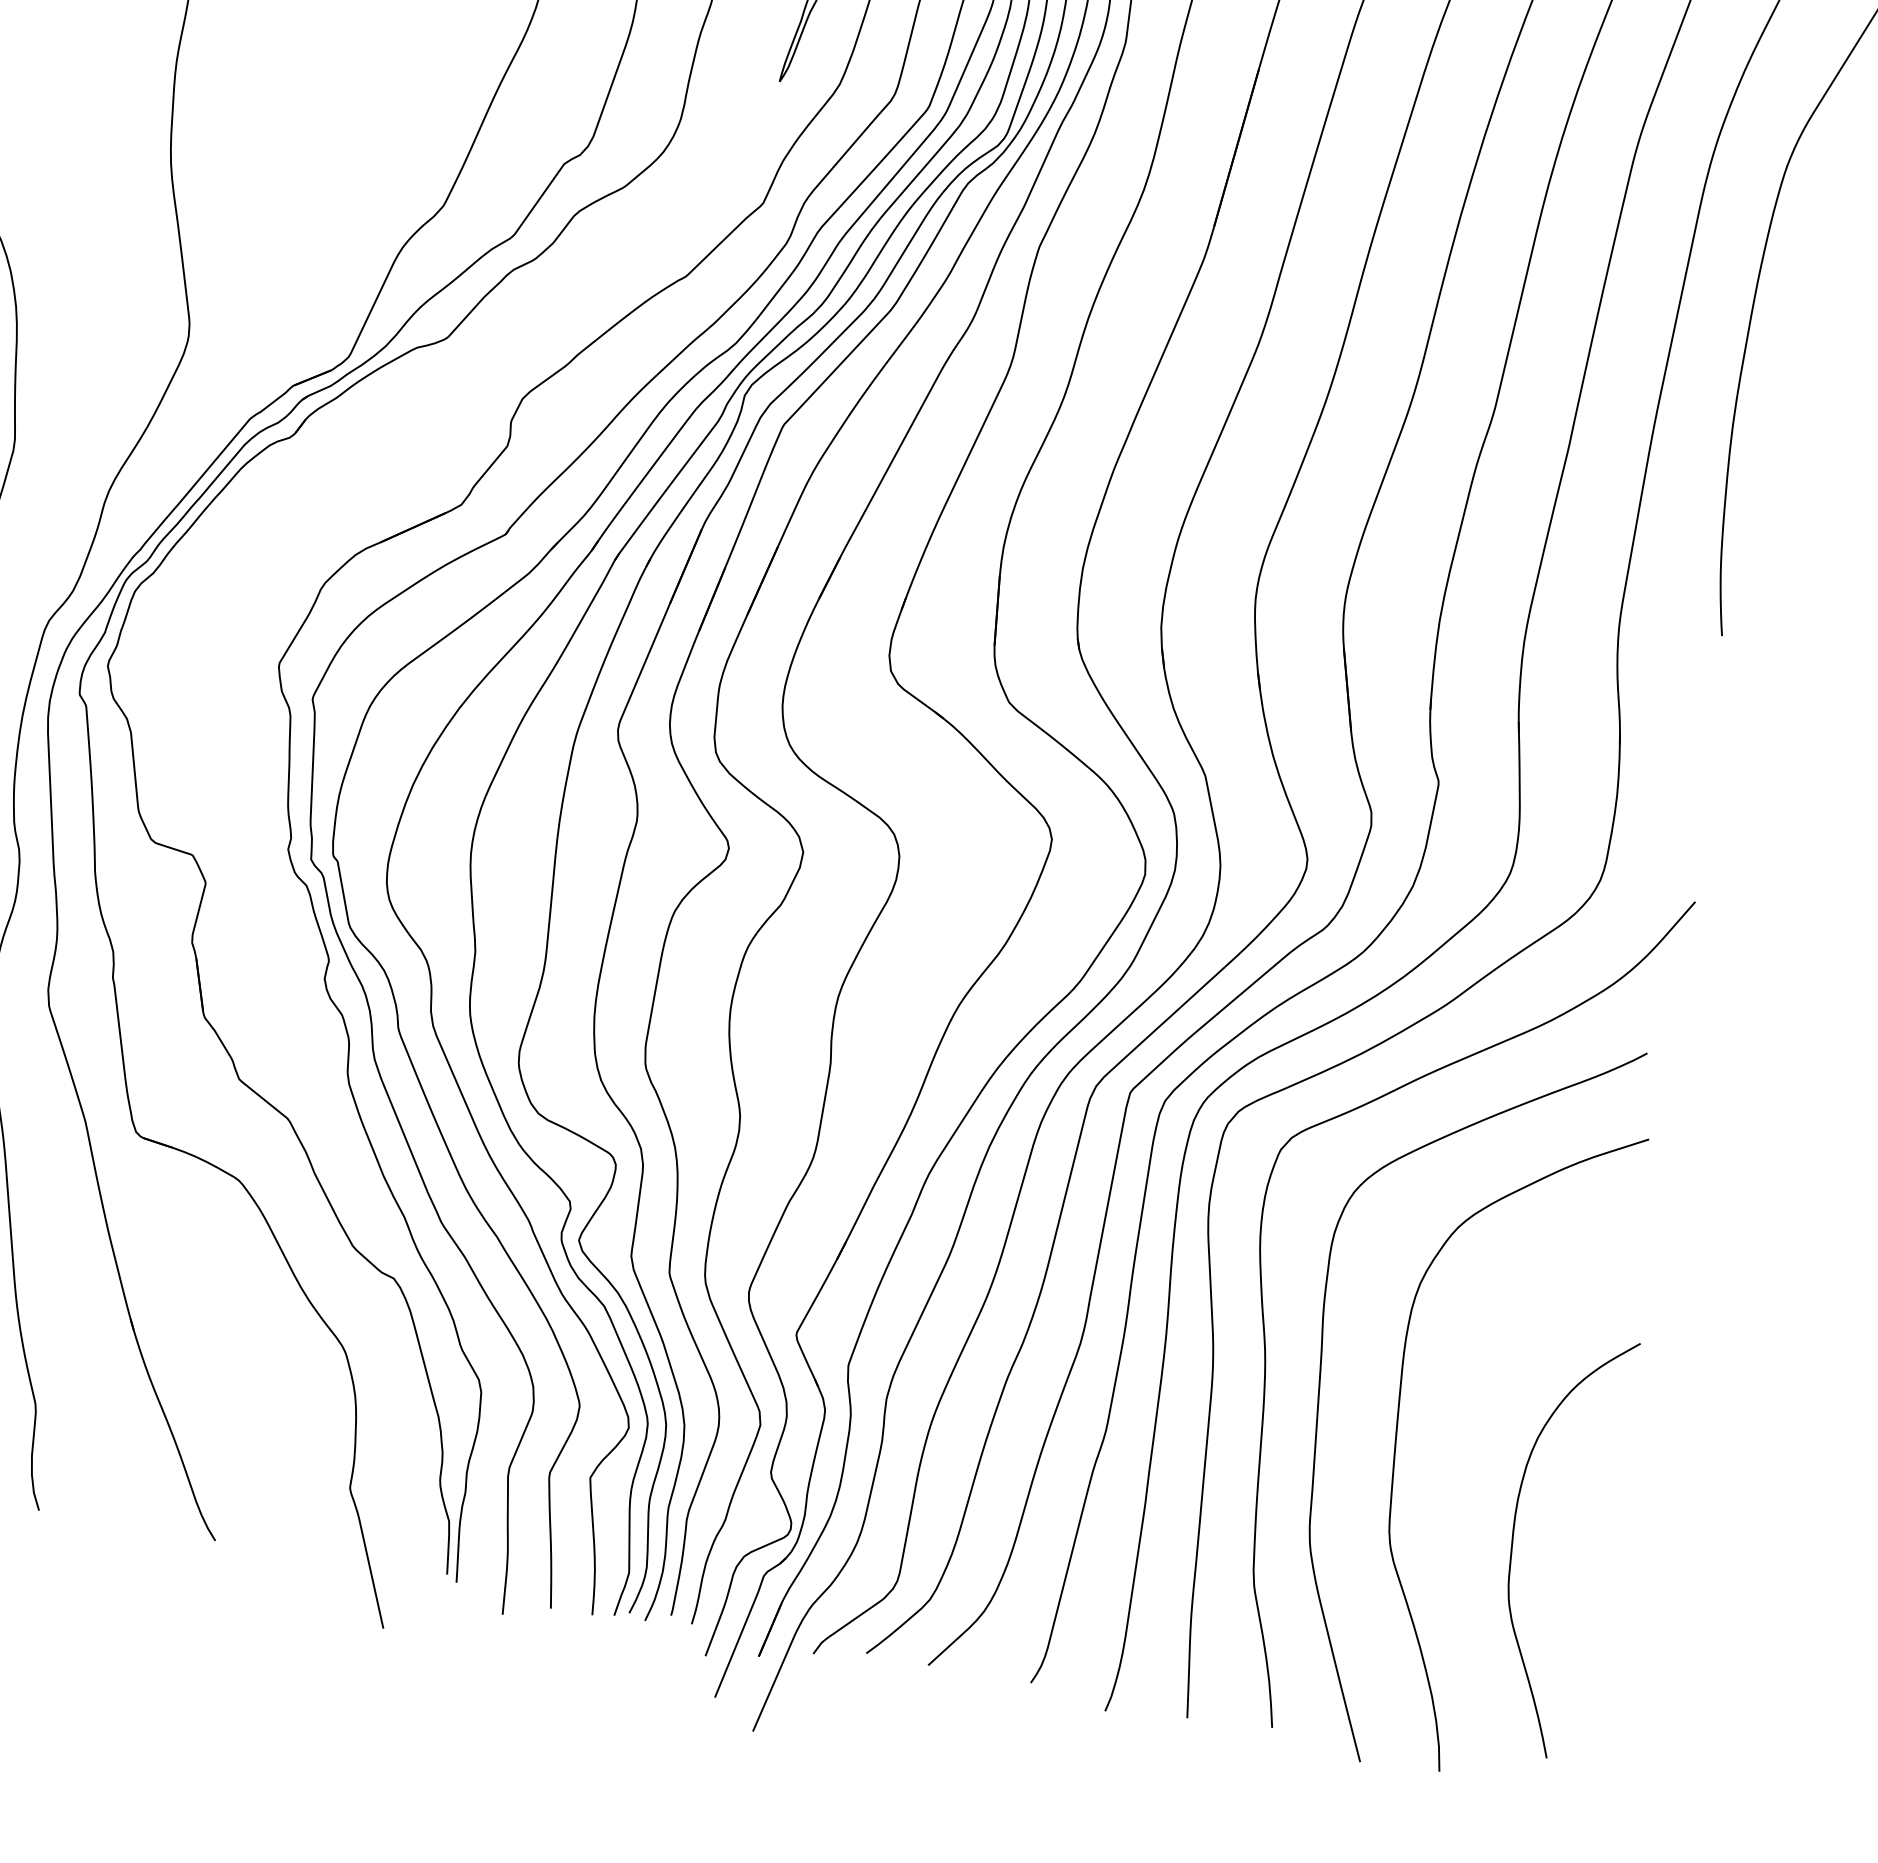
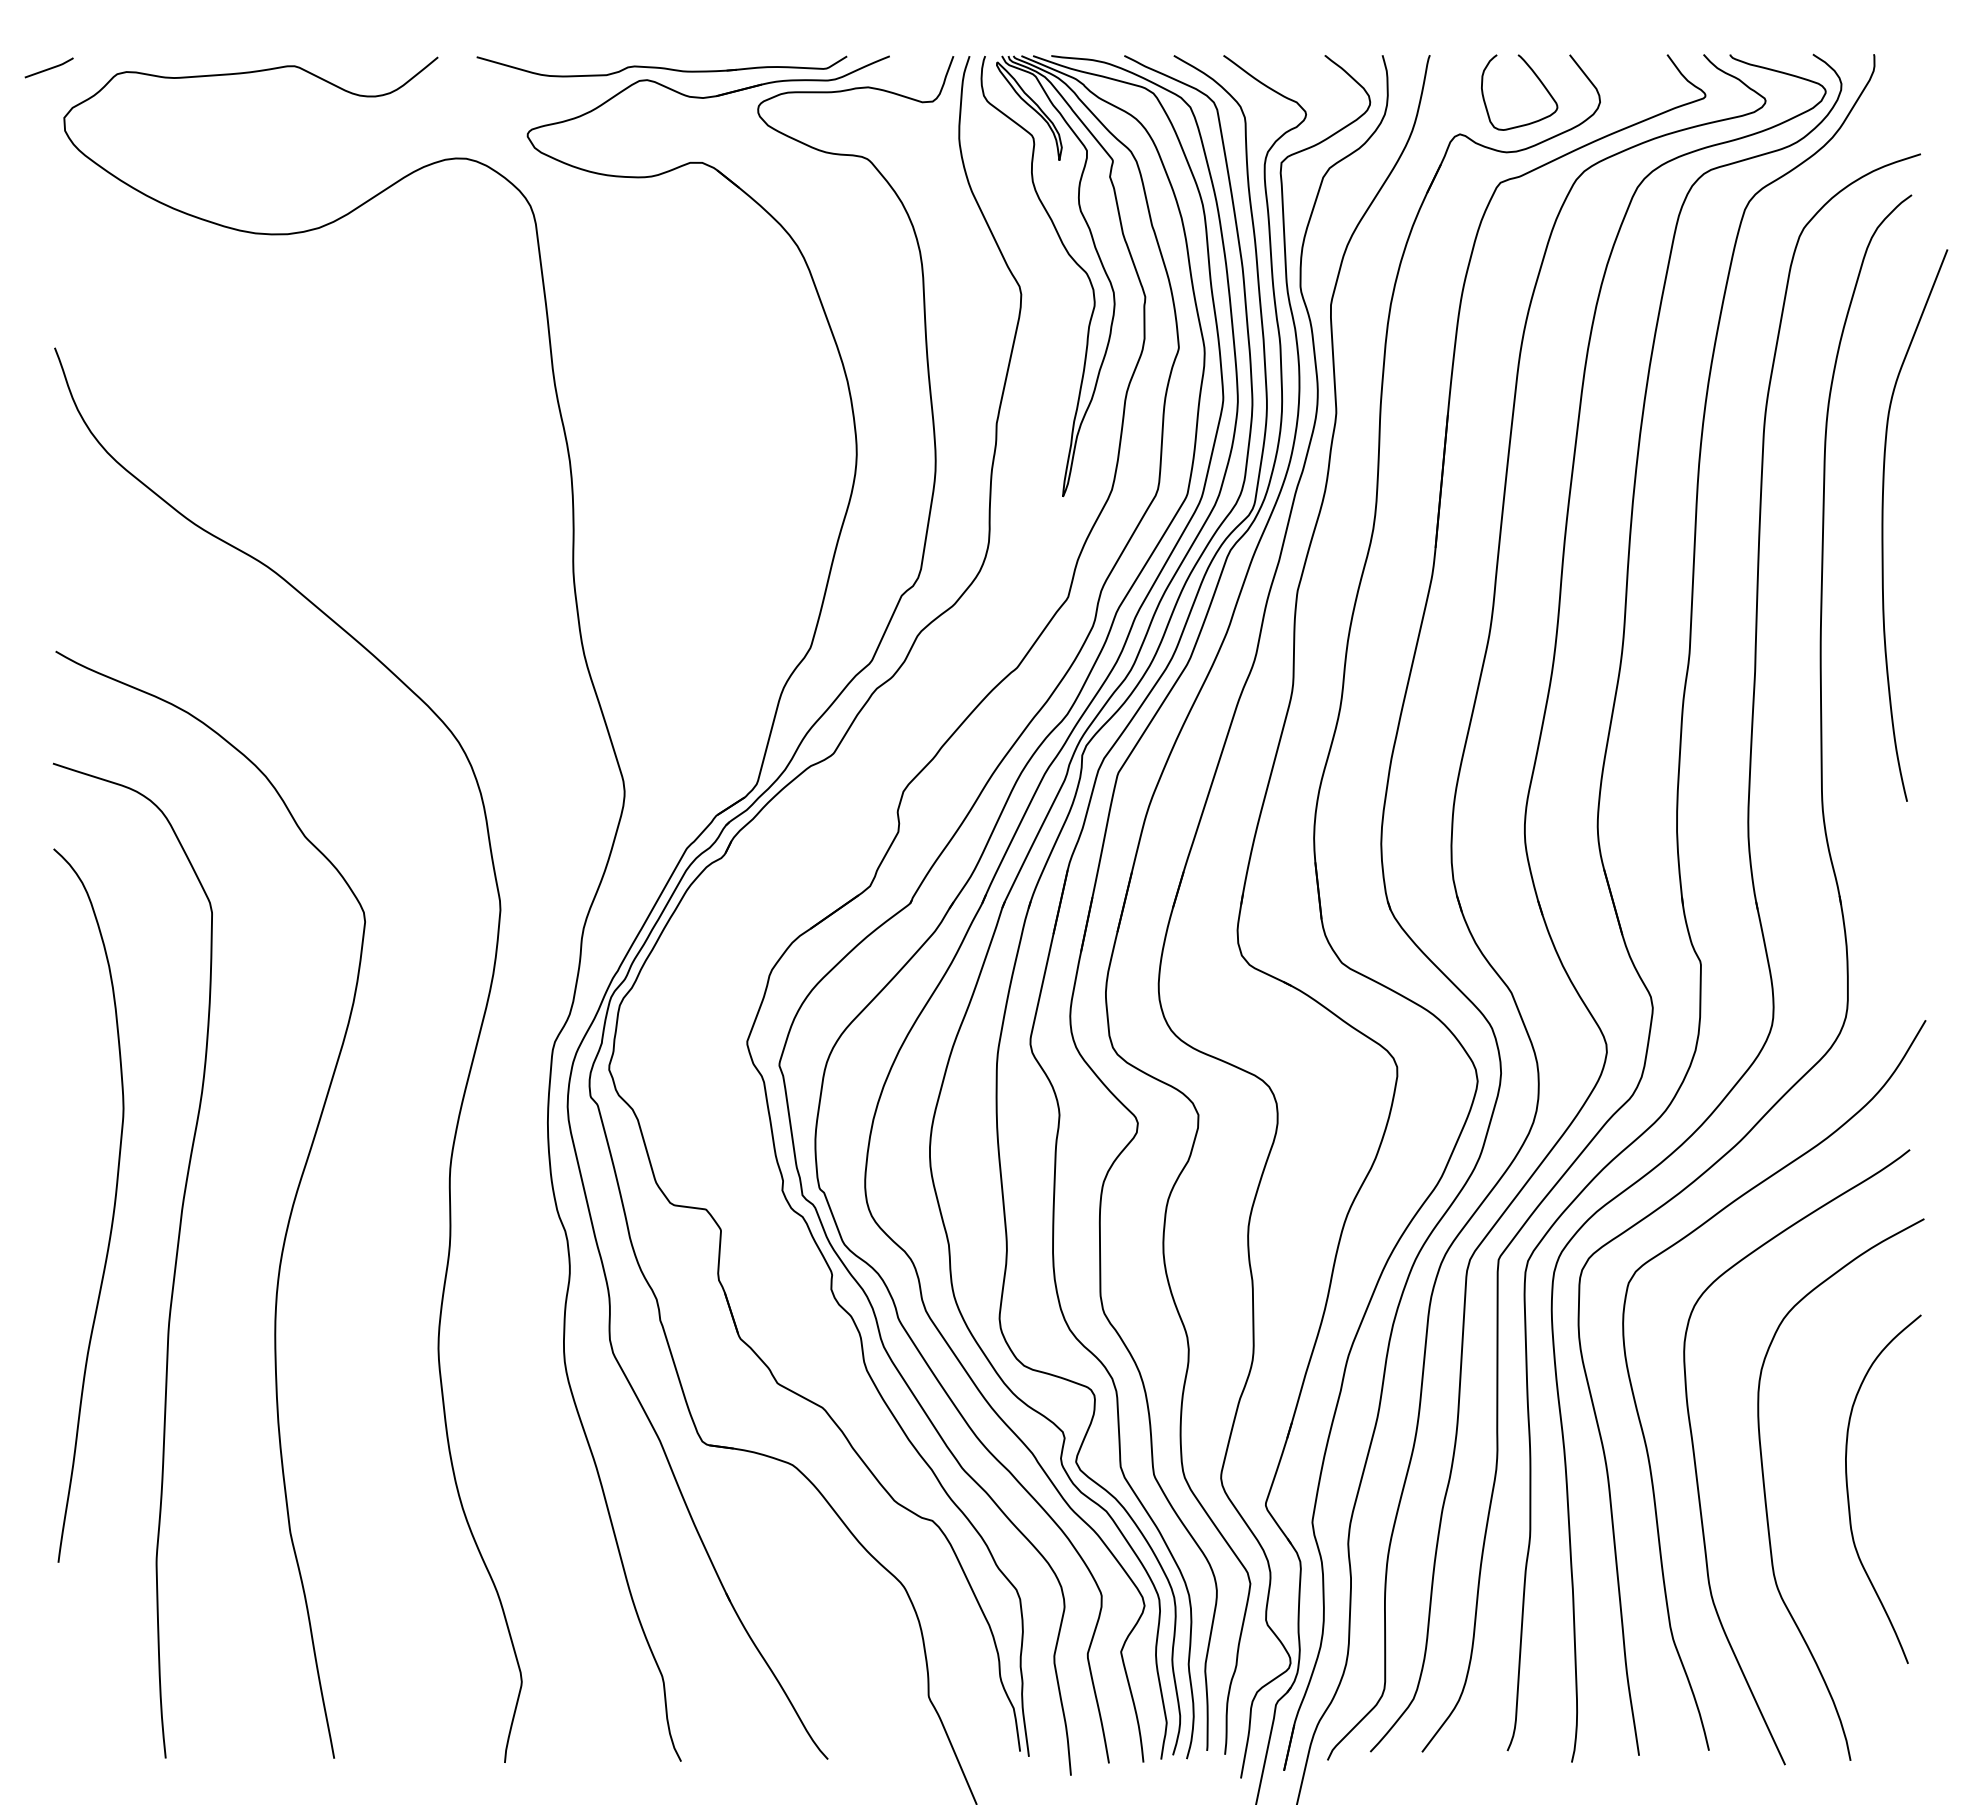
curve: (1514, 1534) -> (1848, 1488), moved

